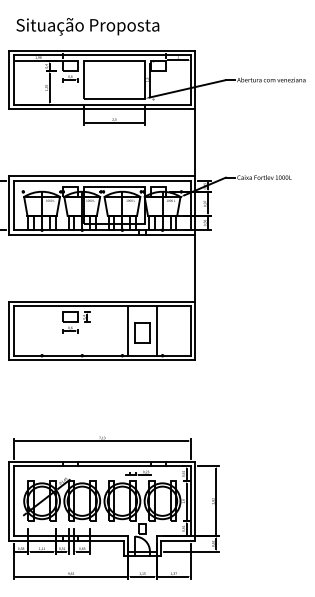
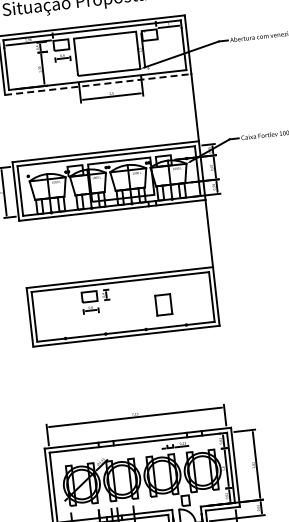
line: (102, 109) -> (98, 84), solid -> dashed
line: (128, 330) -> (149, 303), removed
line: (156, 330) -> (177, 300), removed

